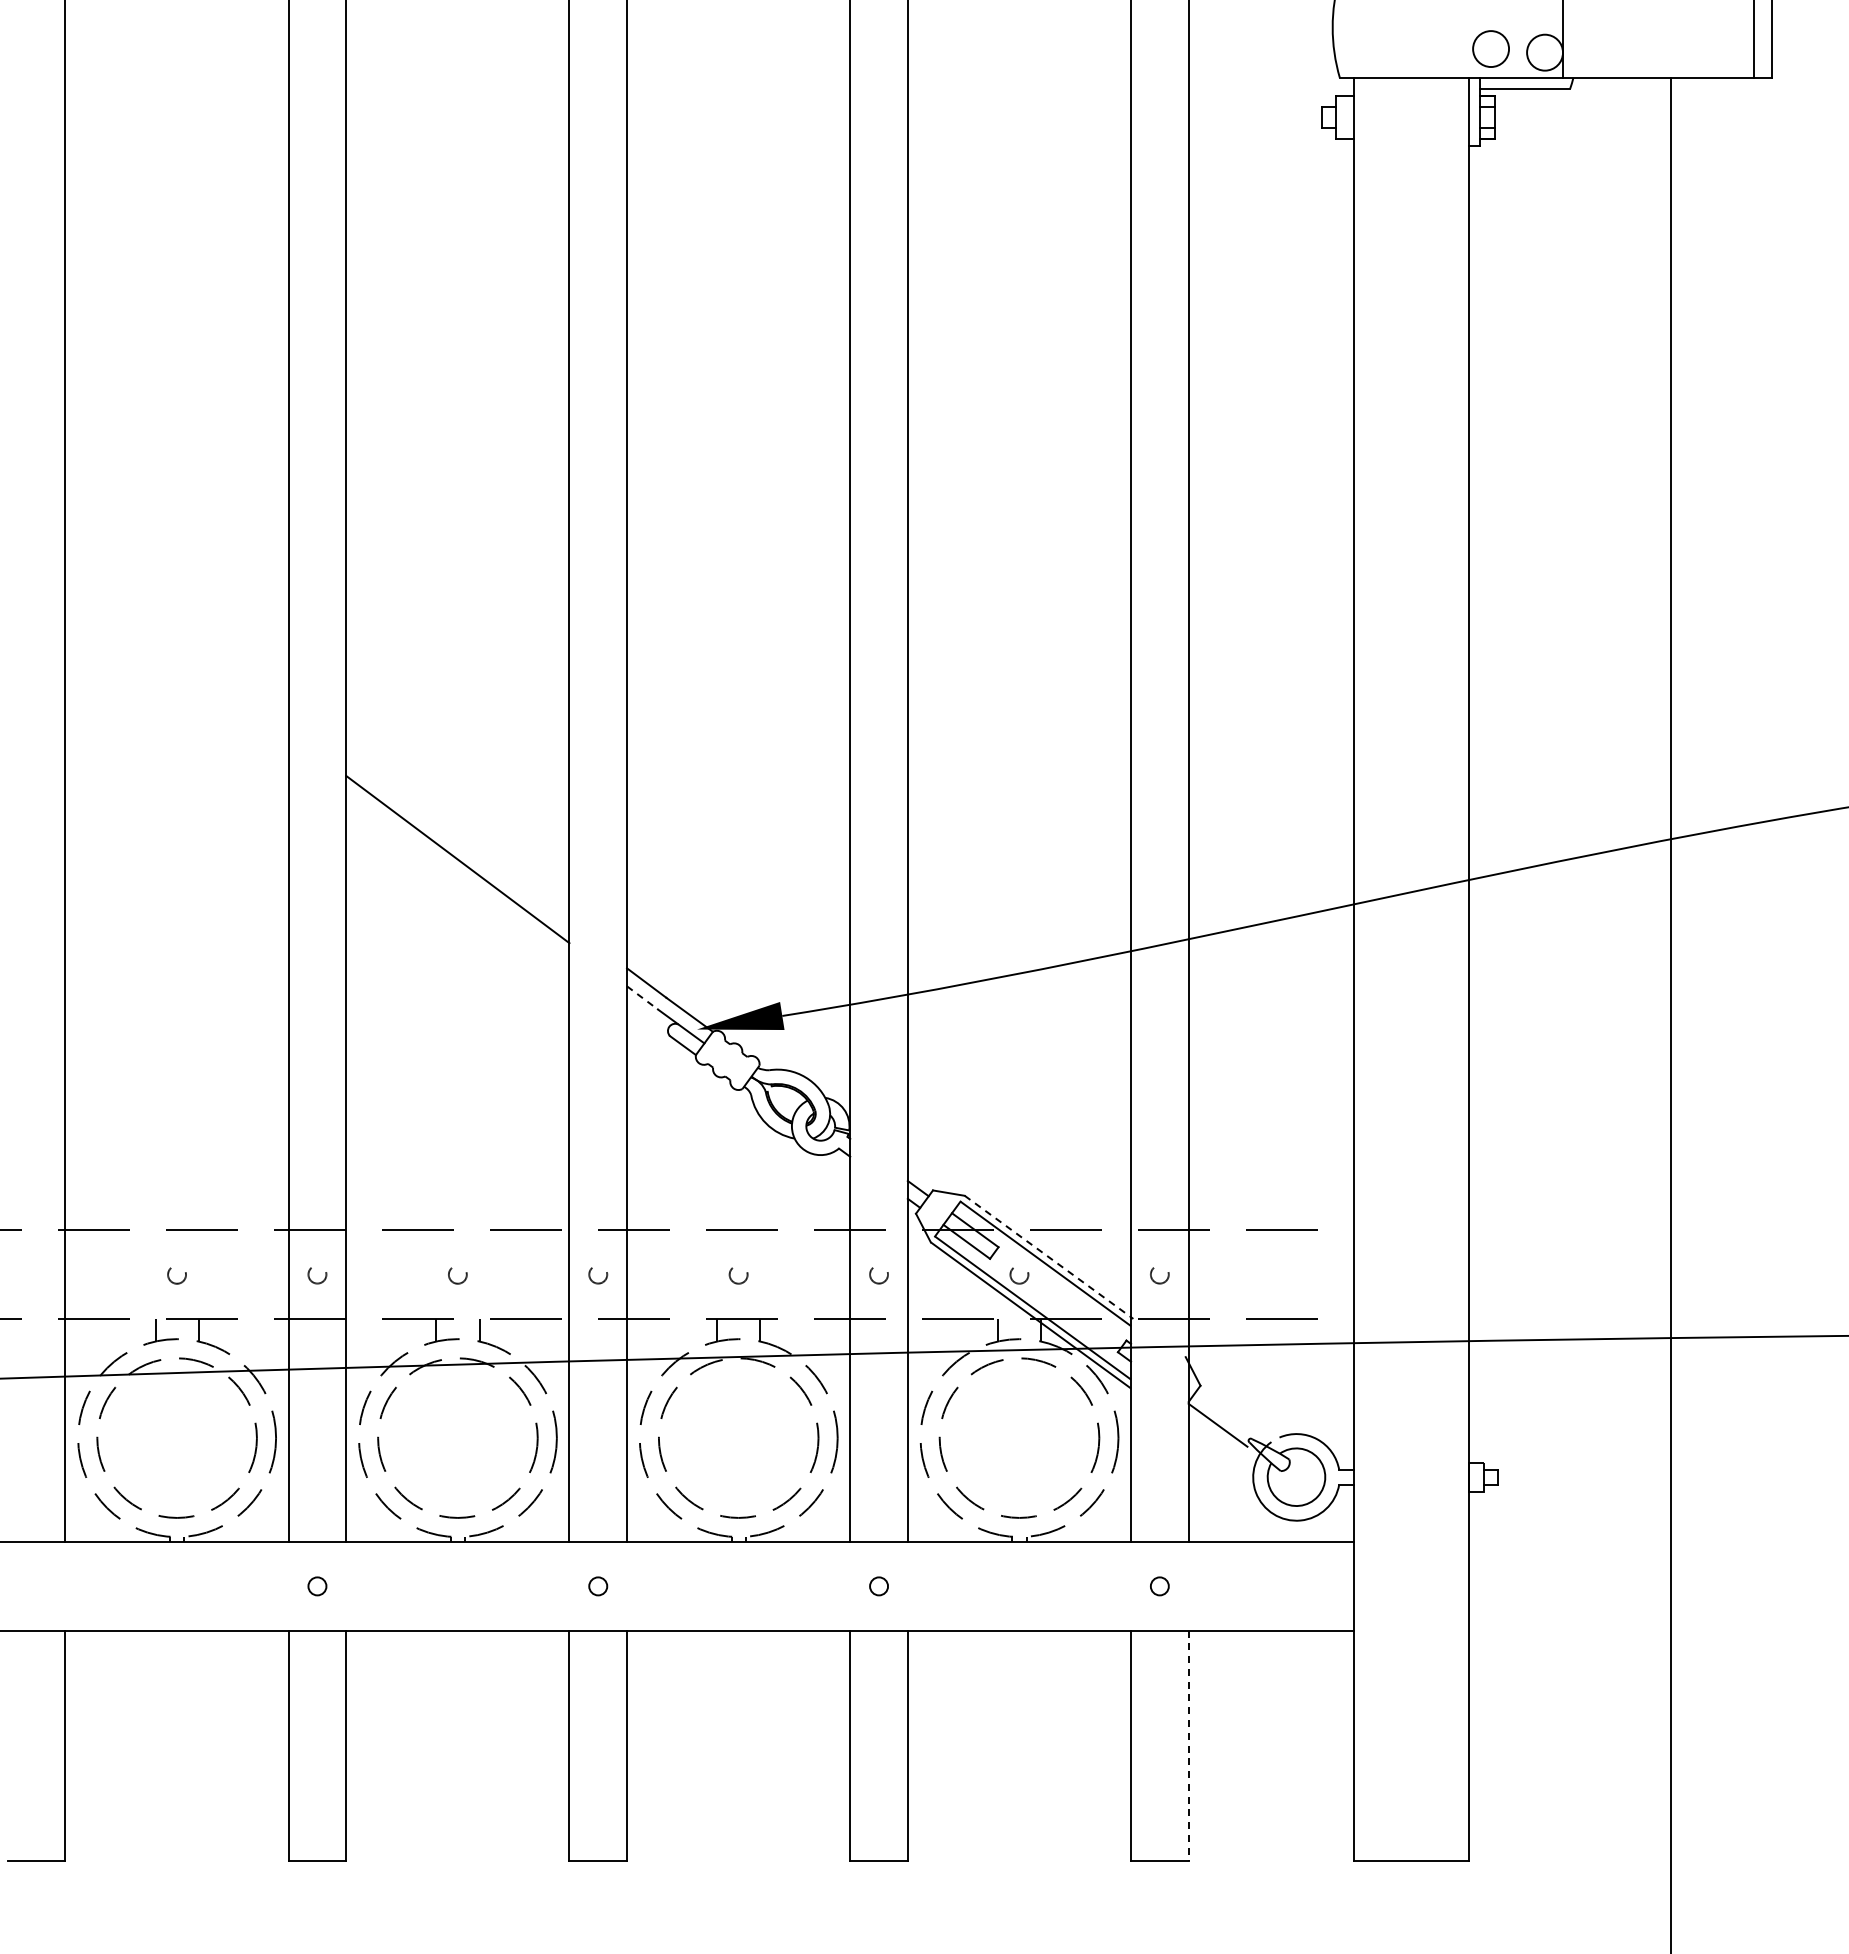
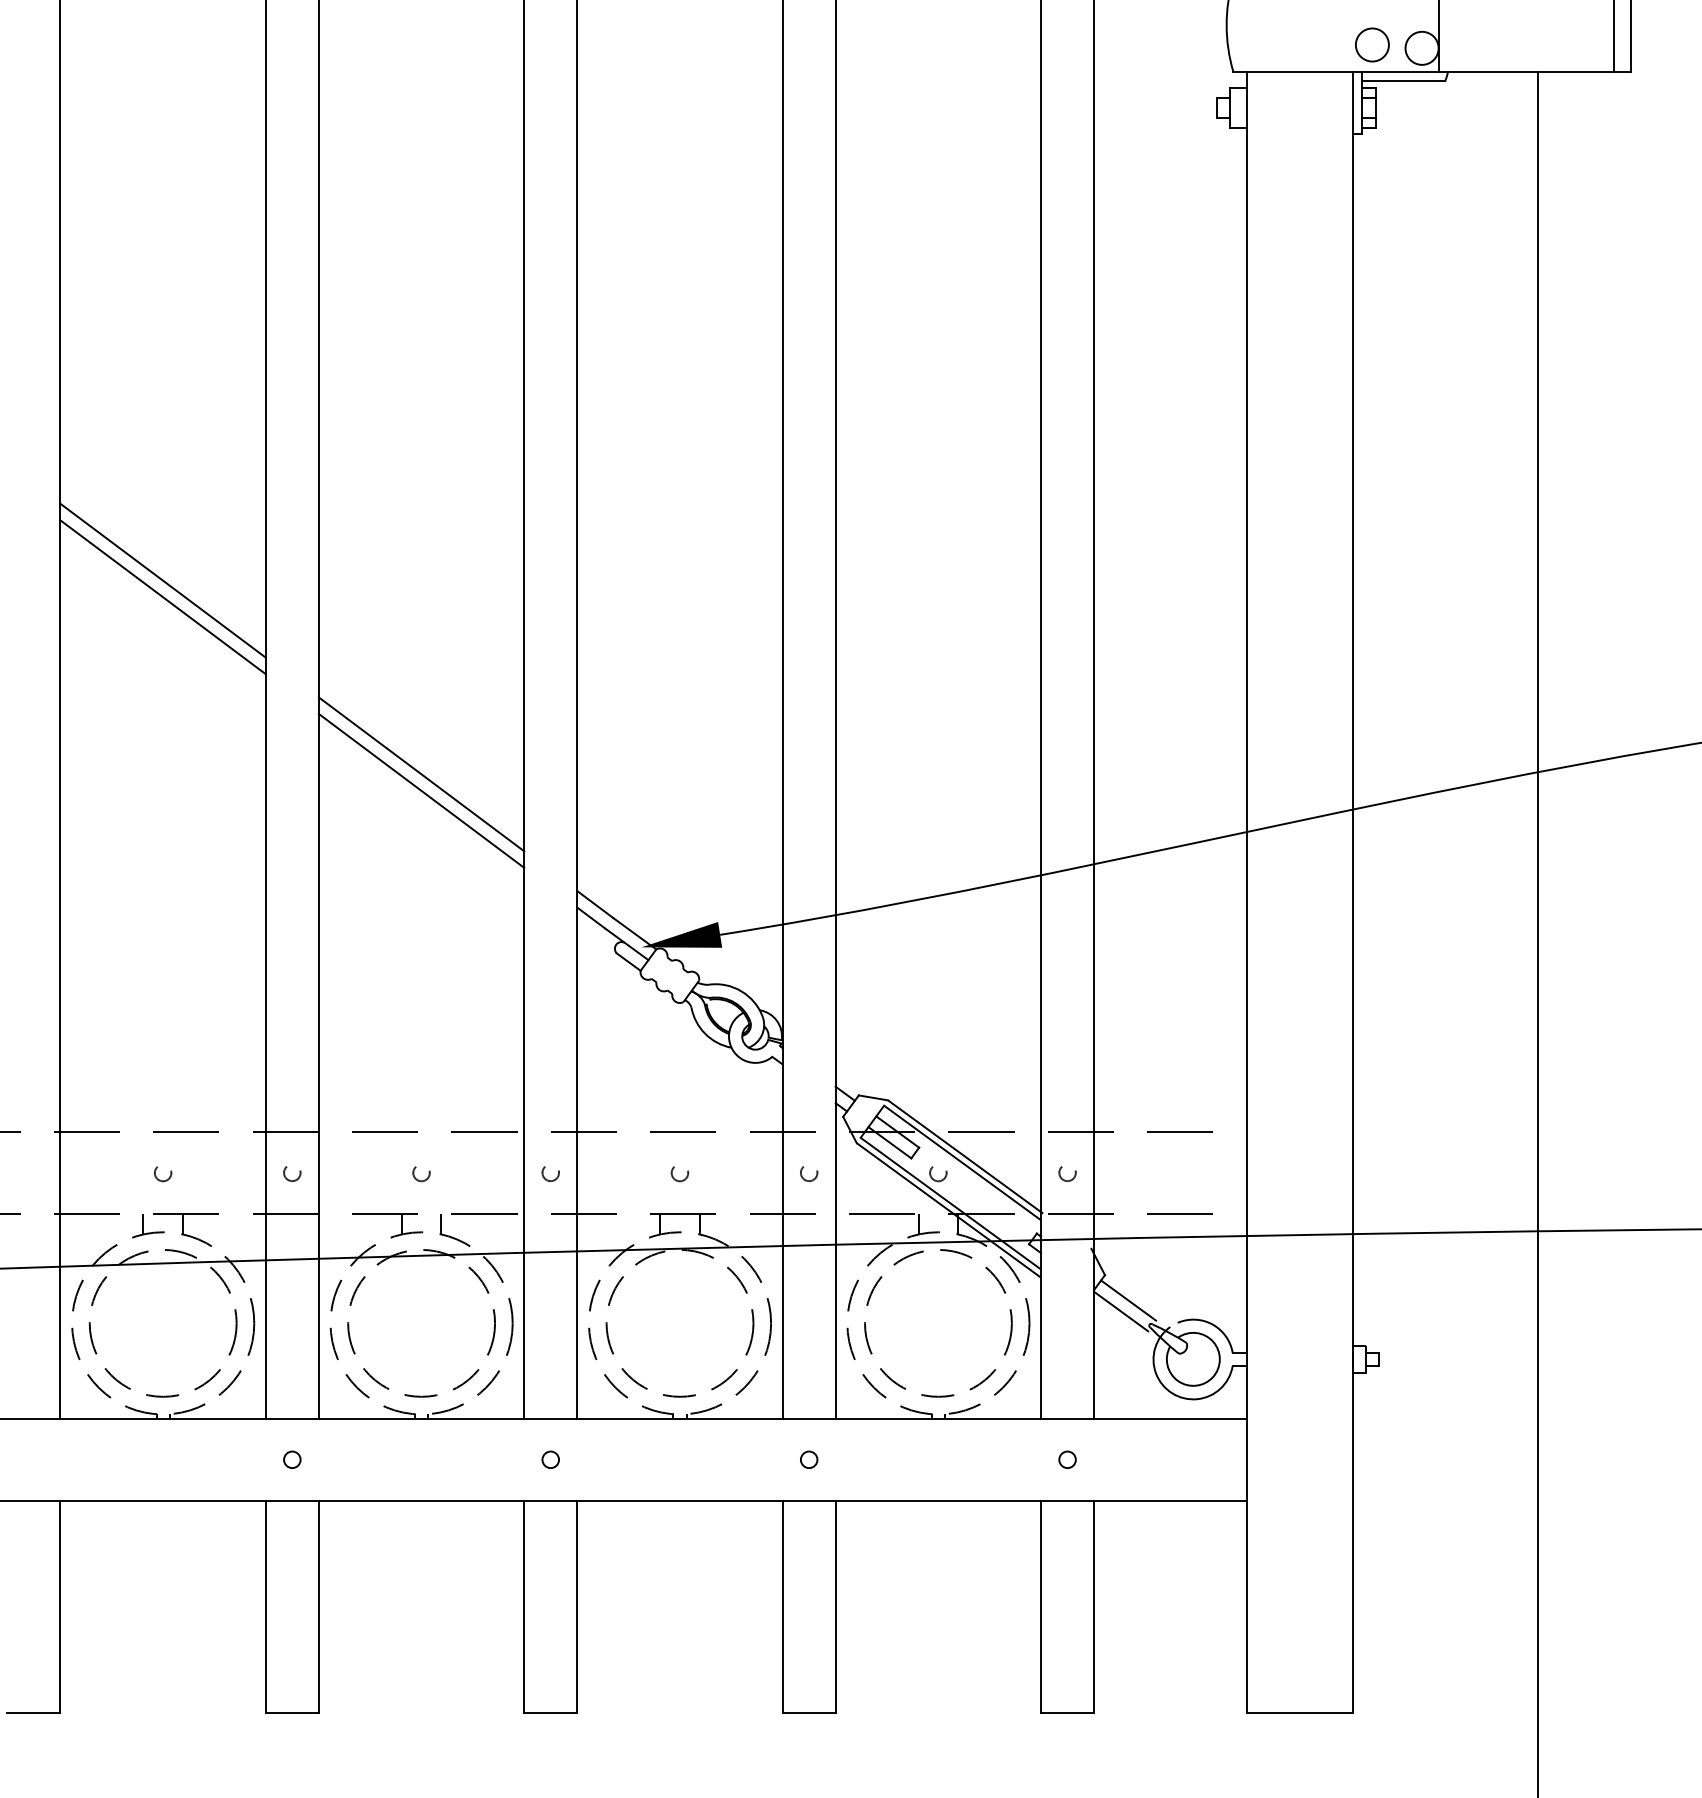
line: (176, 630) -> (162, 580), added
line: (176, 648) -> (162, 596), added
line: (457, 841) -> (421, 774), added
line: (642, 998) -> (591, 918), dashed -> solid
line: (1049, 1257) -> (966, 1157), dashed -> solid
line: (1225, 1413) -> (1128, 1300), added
line: (1188, 1746) -> (1093, 1607), dashed -> solid

